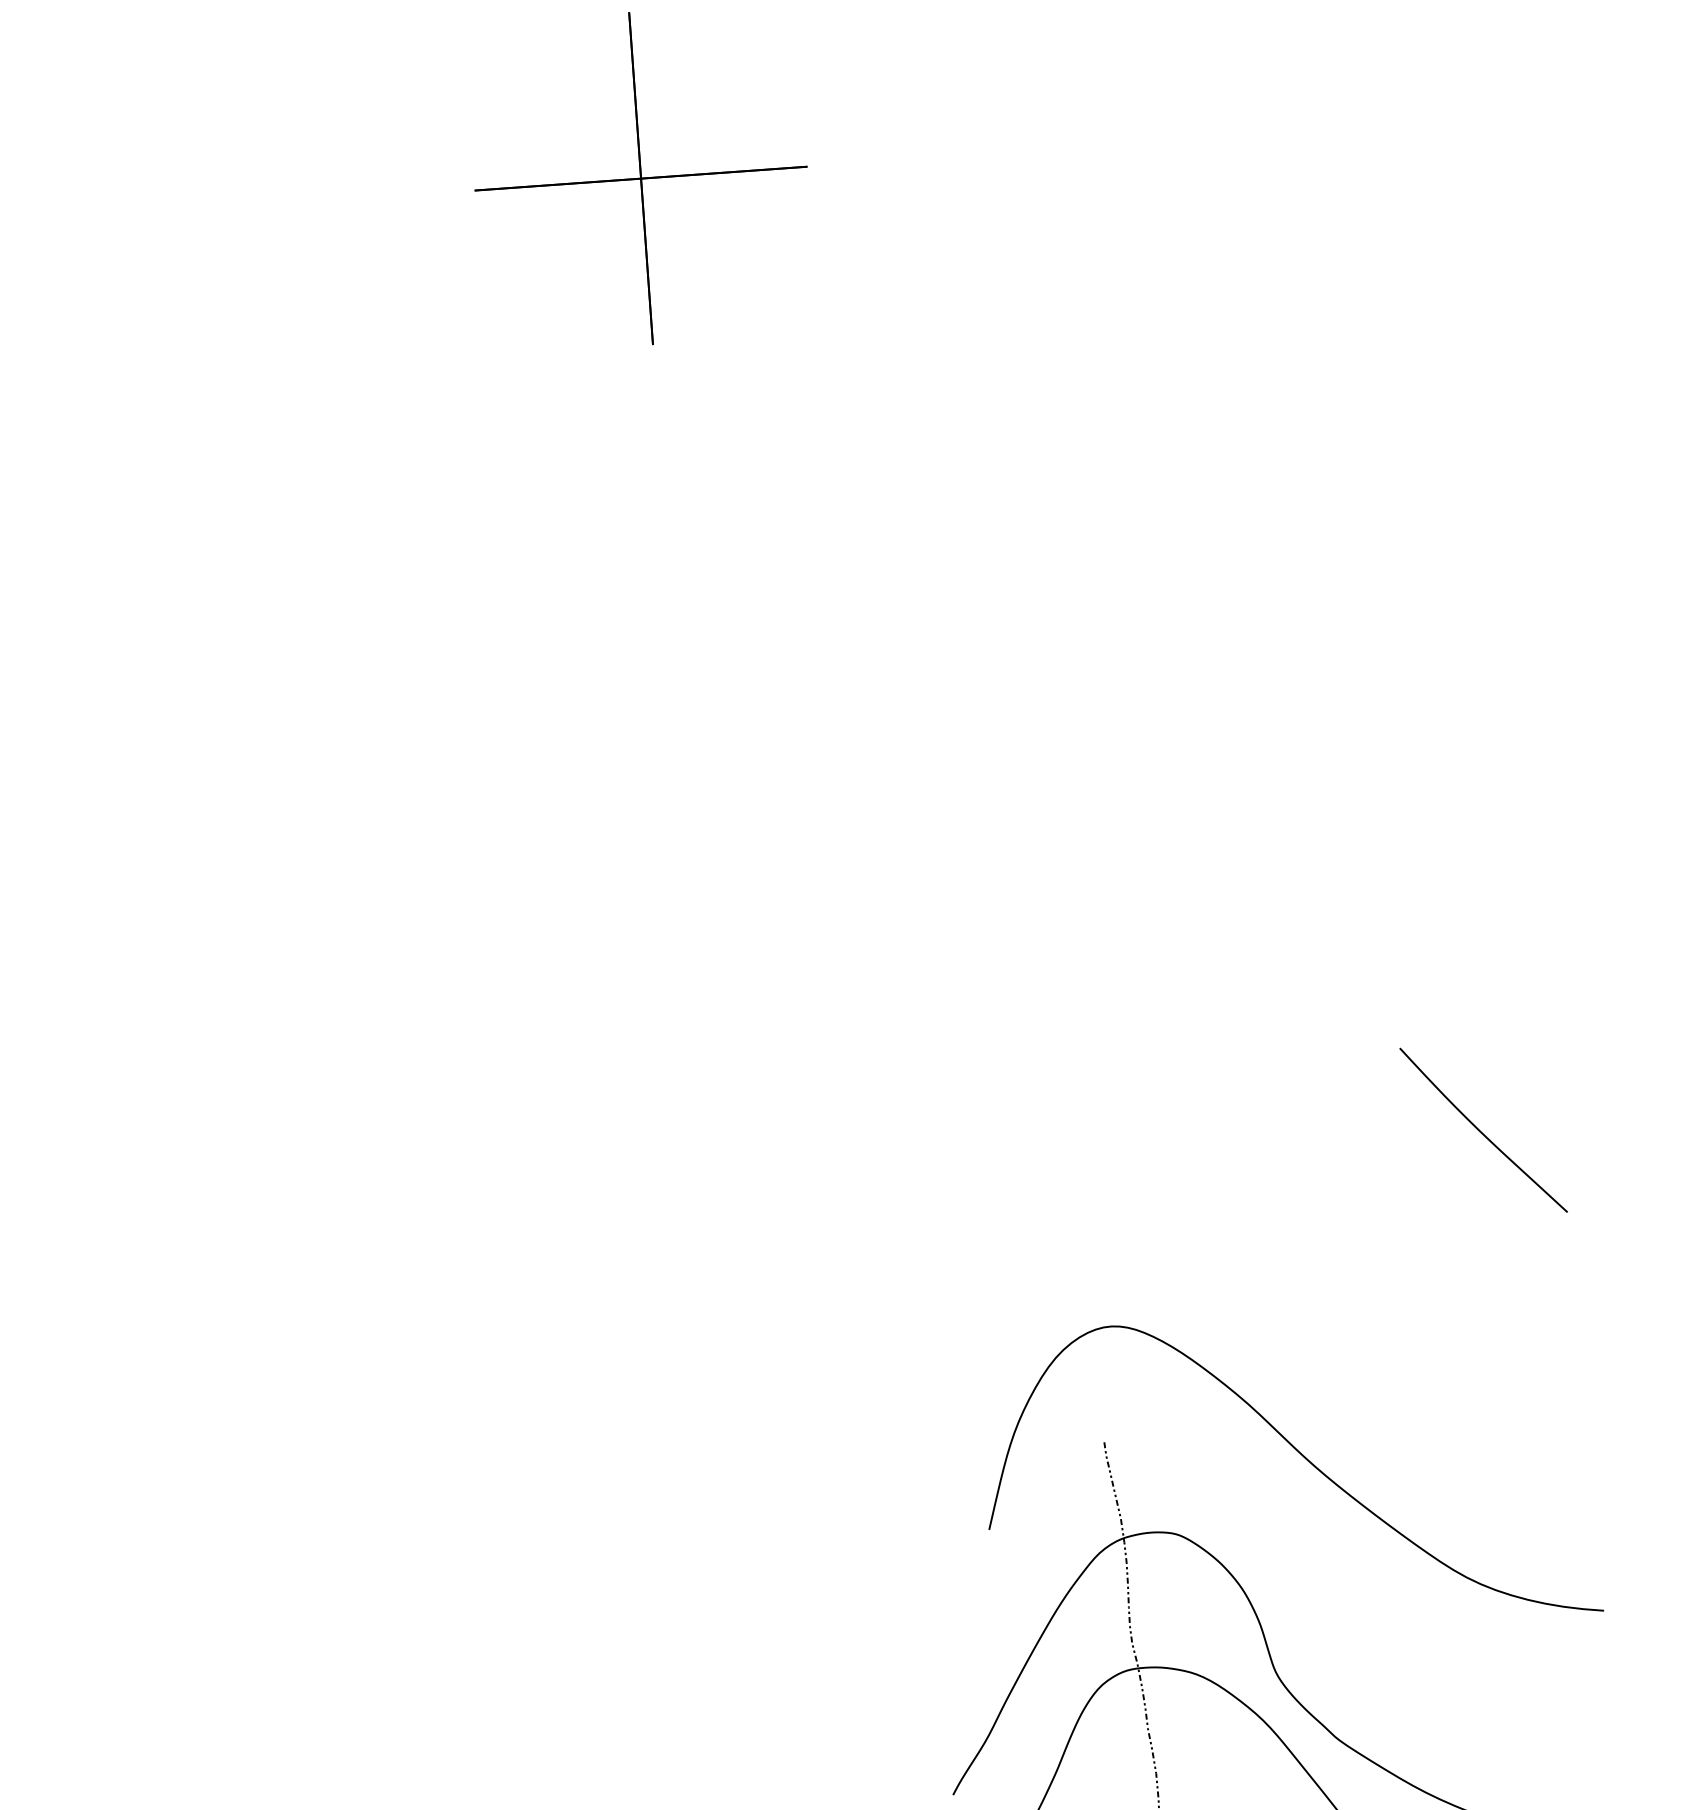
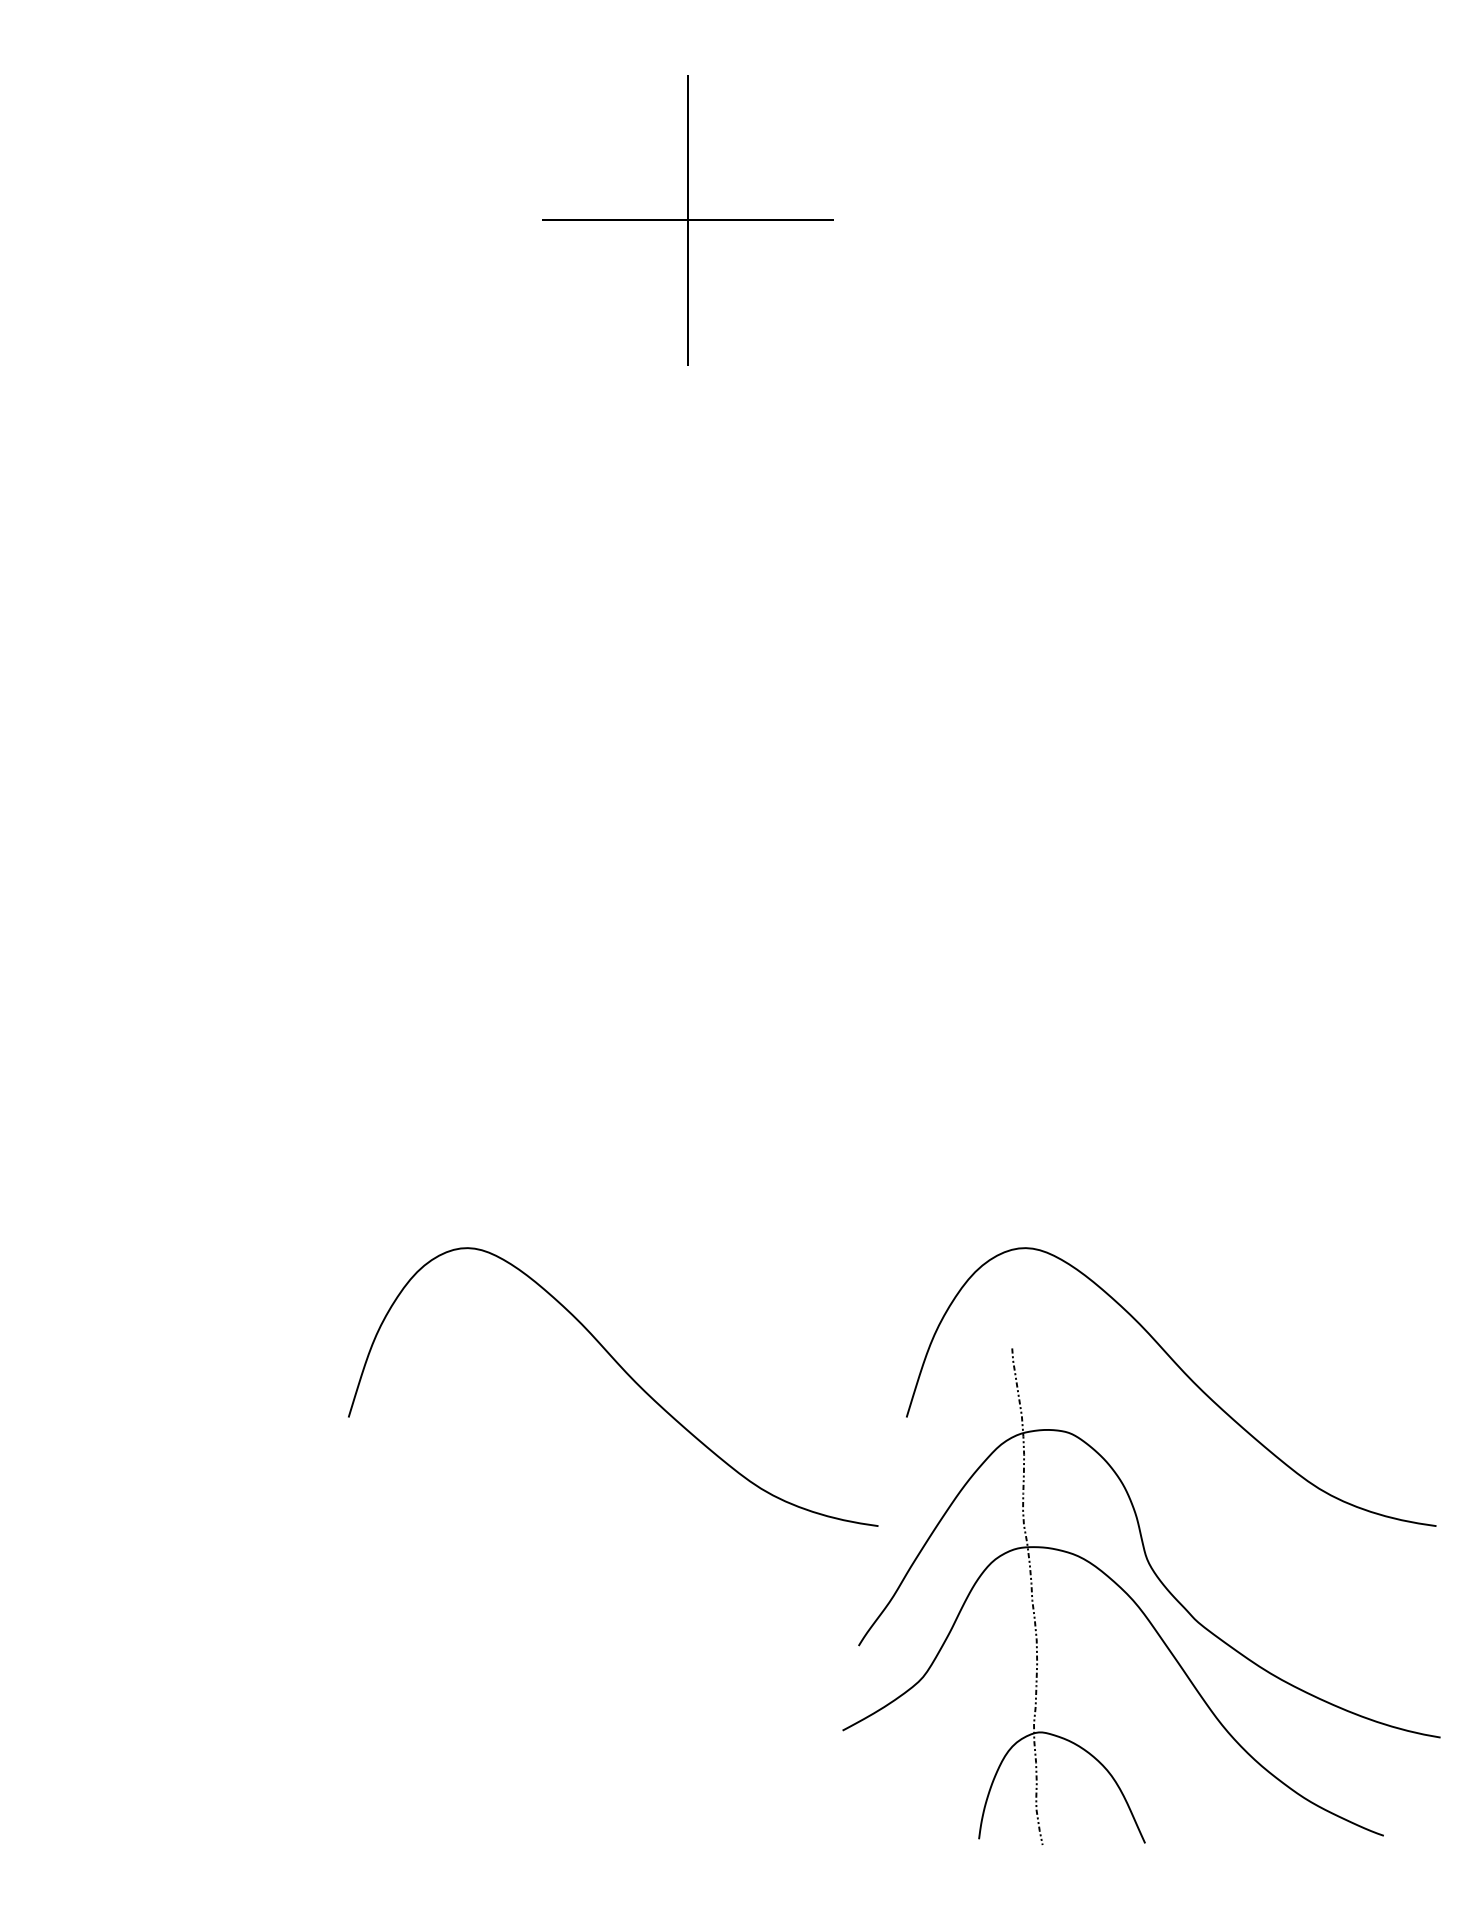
curve: (1481, 1130) -> (1359, 1100), removed
curve: (664, 1502) -> (625, 1373), added

